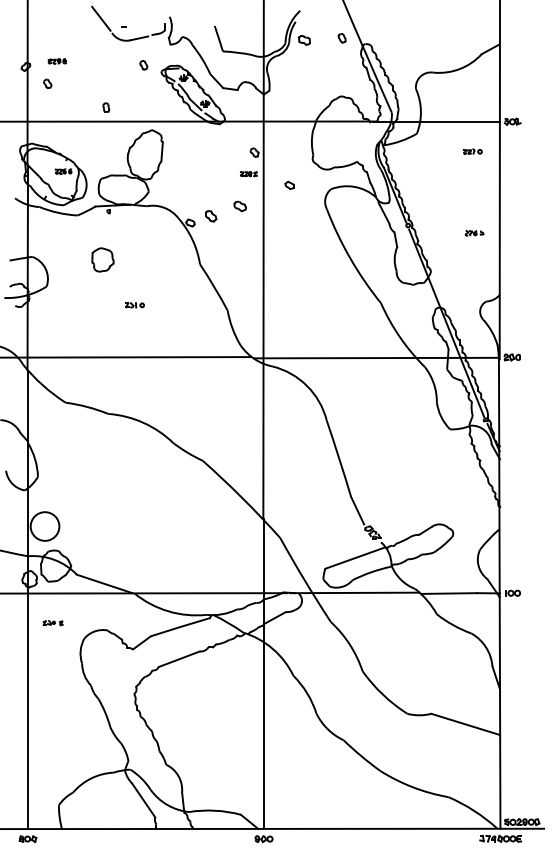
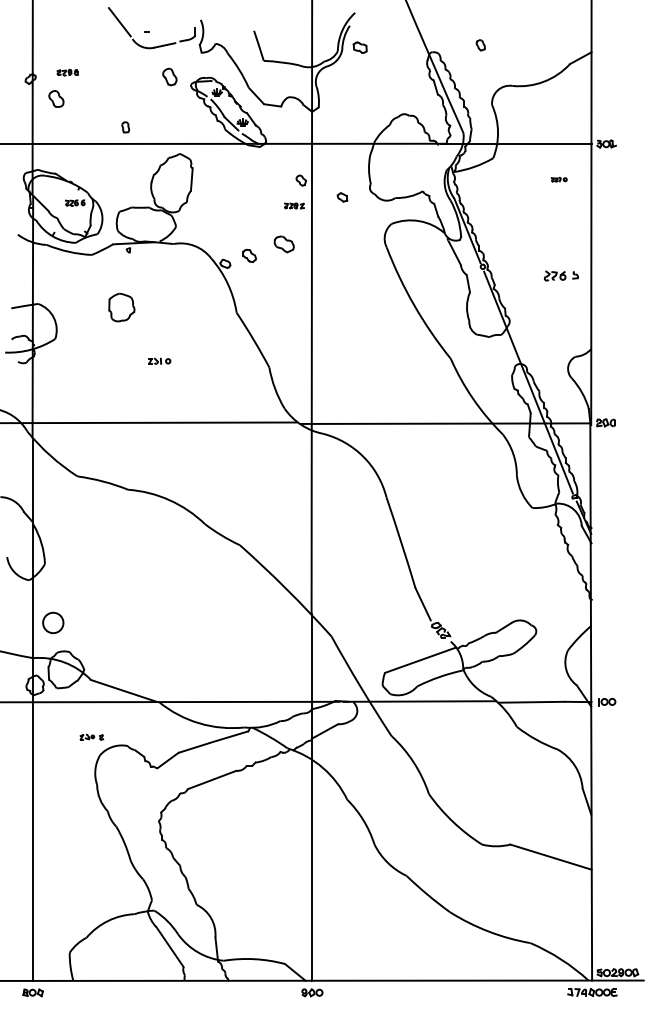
part: (341, 38) -> (480, 45), moved
part: (144, 65) -> (170, 77), size x1.6
part: (47, 84) -> (56, 99), size x1.6
part: (472, 151) -> (558, 179), size x0.7
part: (289, 185) -> (342, 197), moved
part: (239, 205) -> (283, 243), size x1.4
part: (474, 232) -> (561, 275), size x1.6
circle: (45, 526) -> (53, 622), size x0.6
part: (52, 622) -> (91, 736), moved

